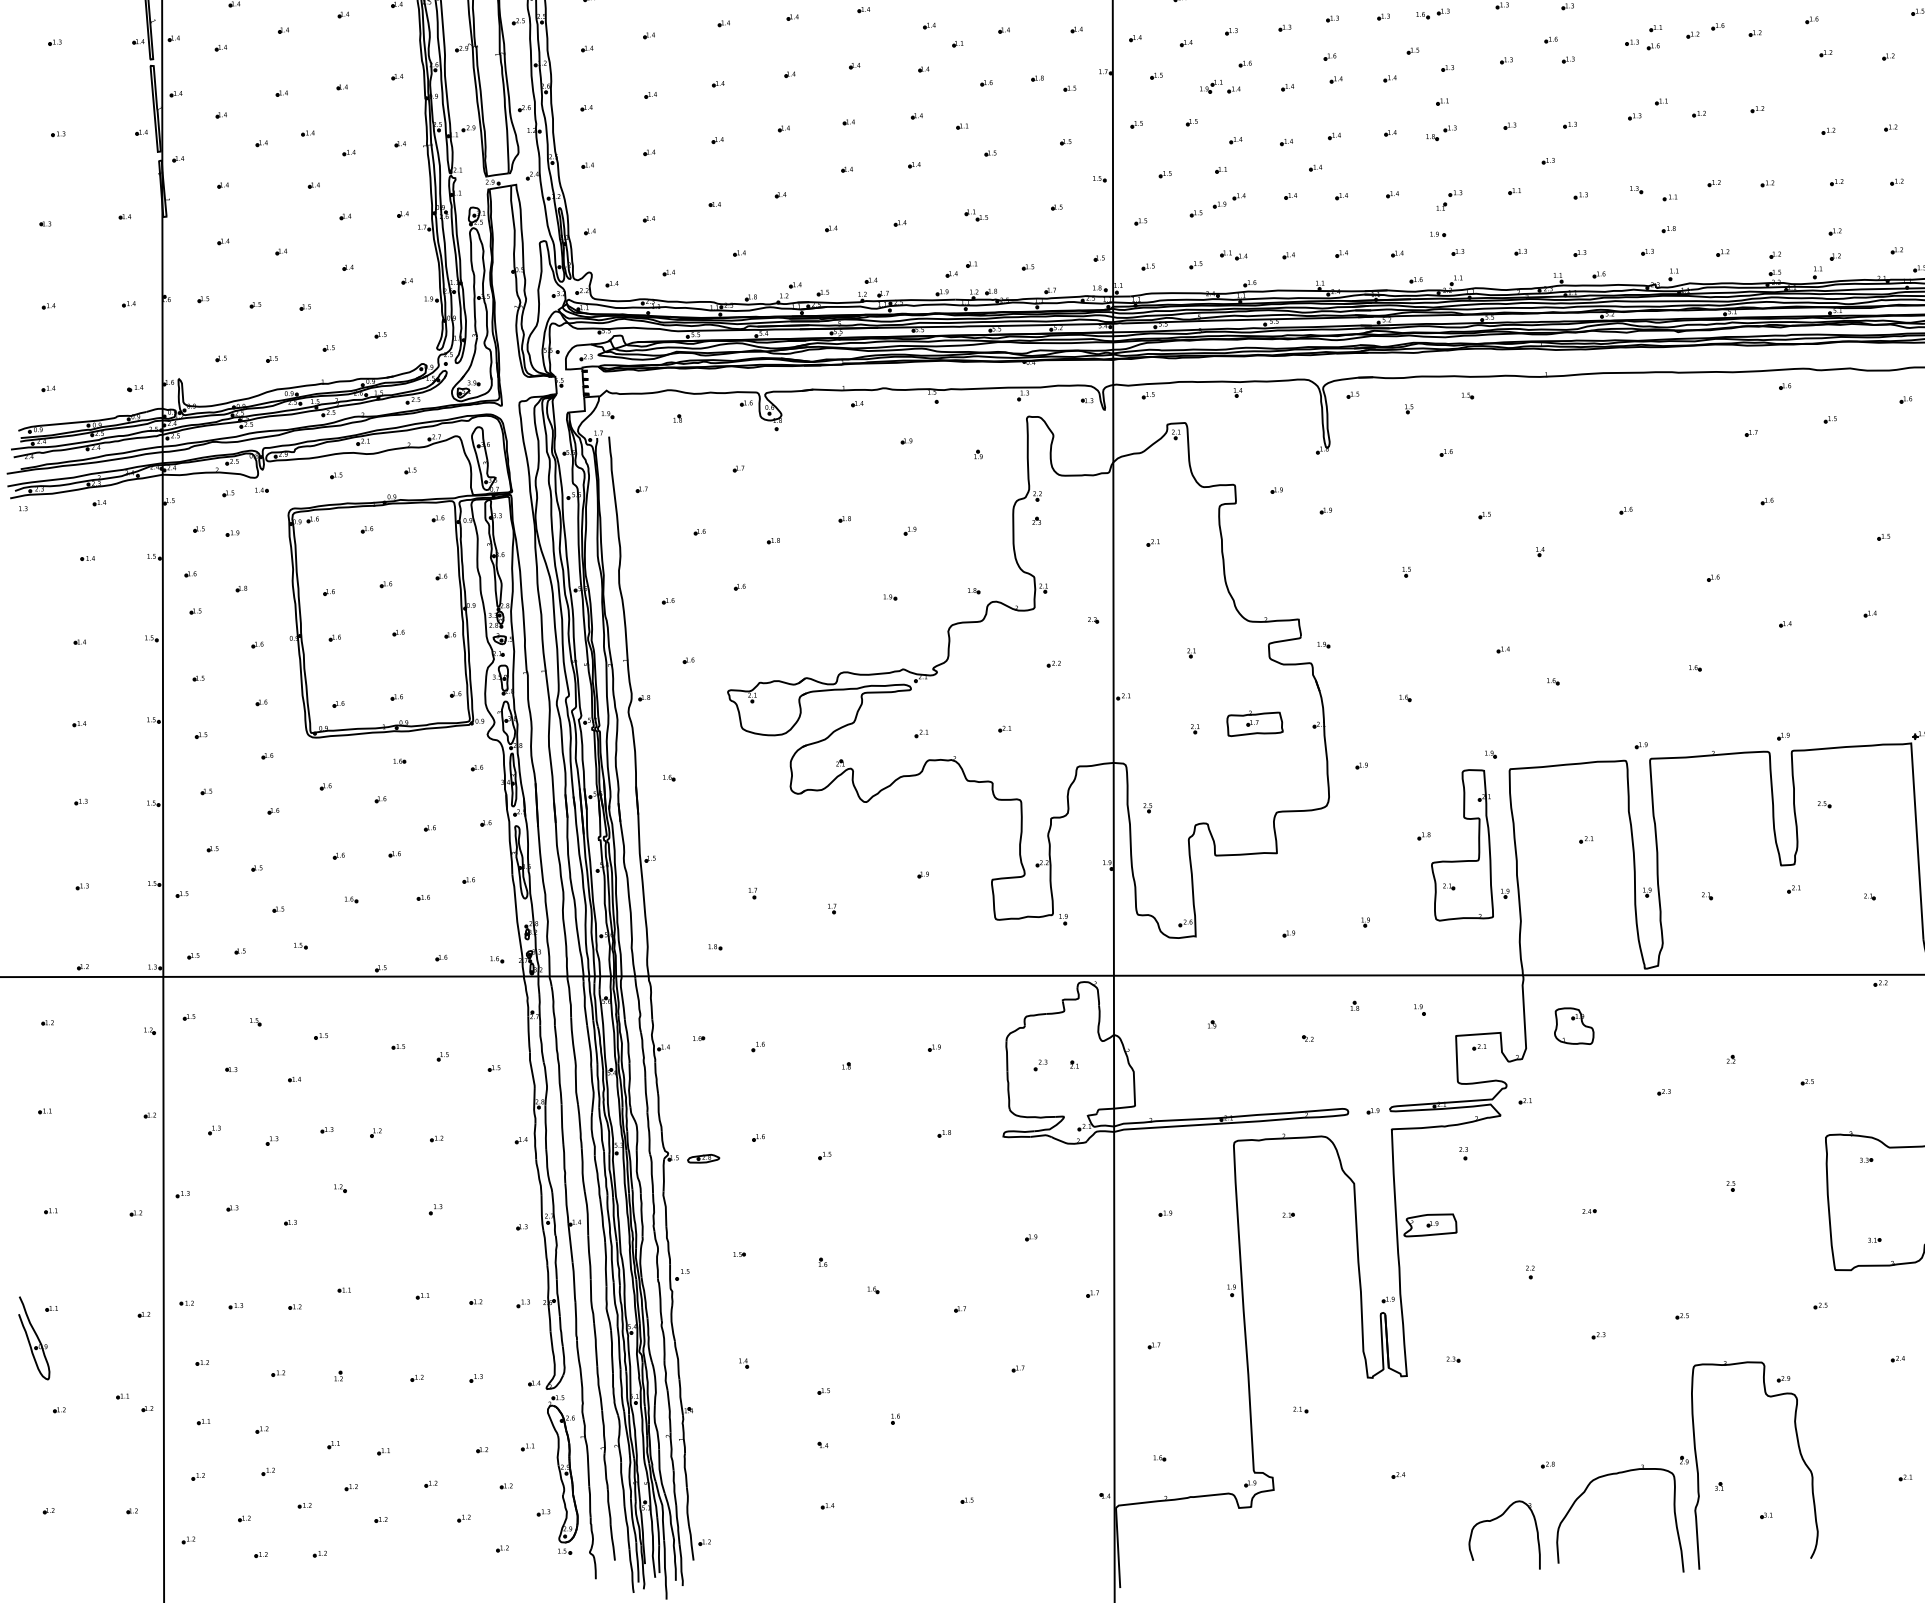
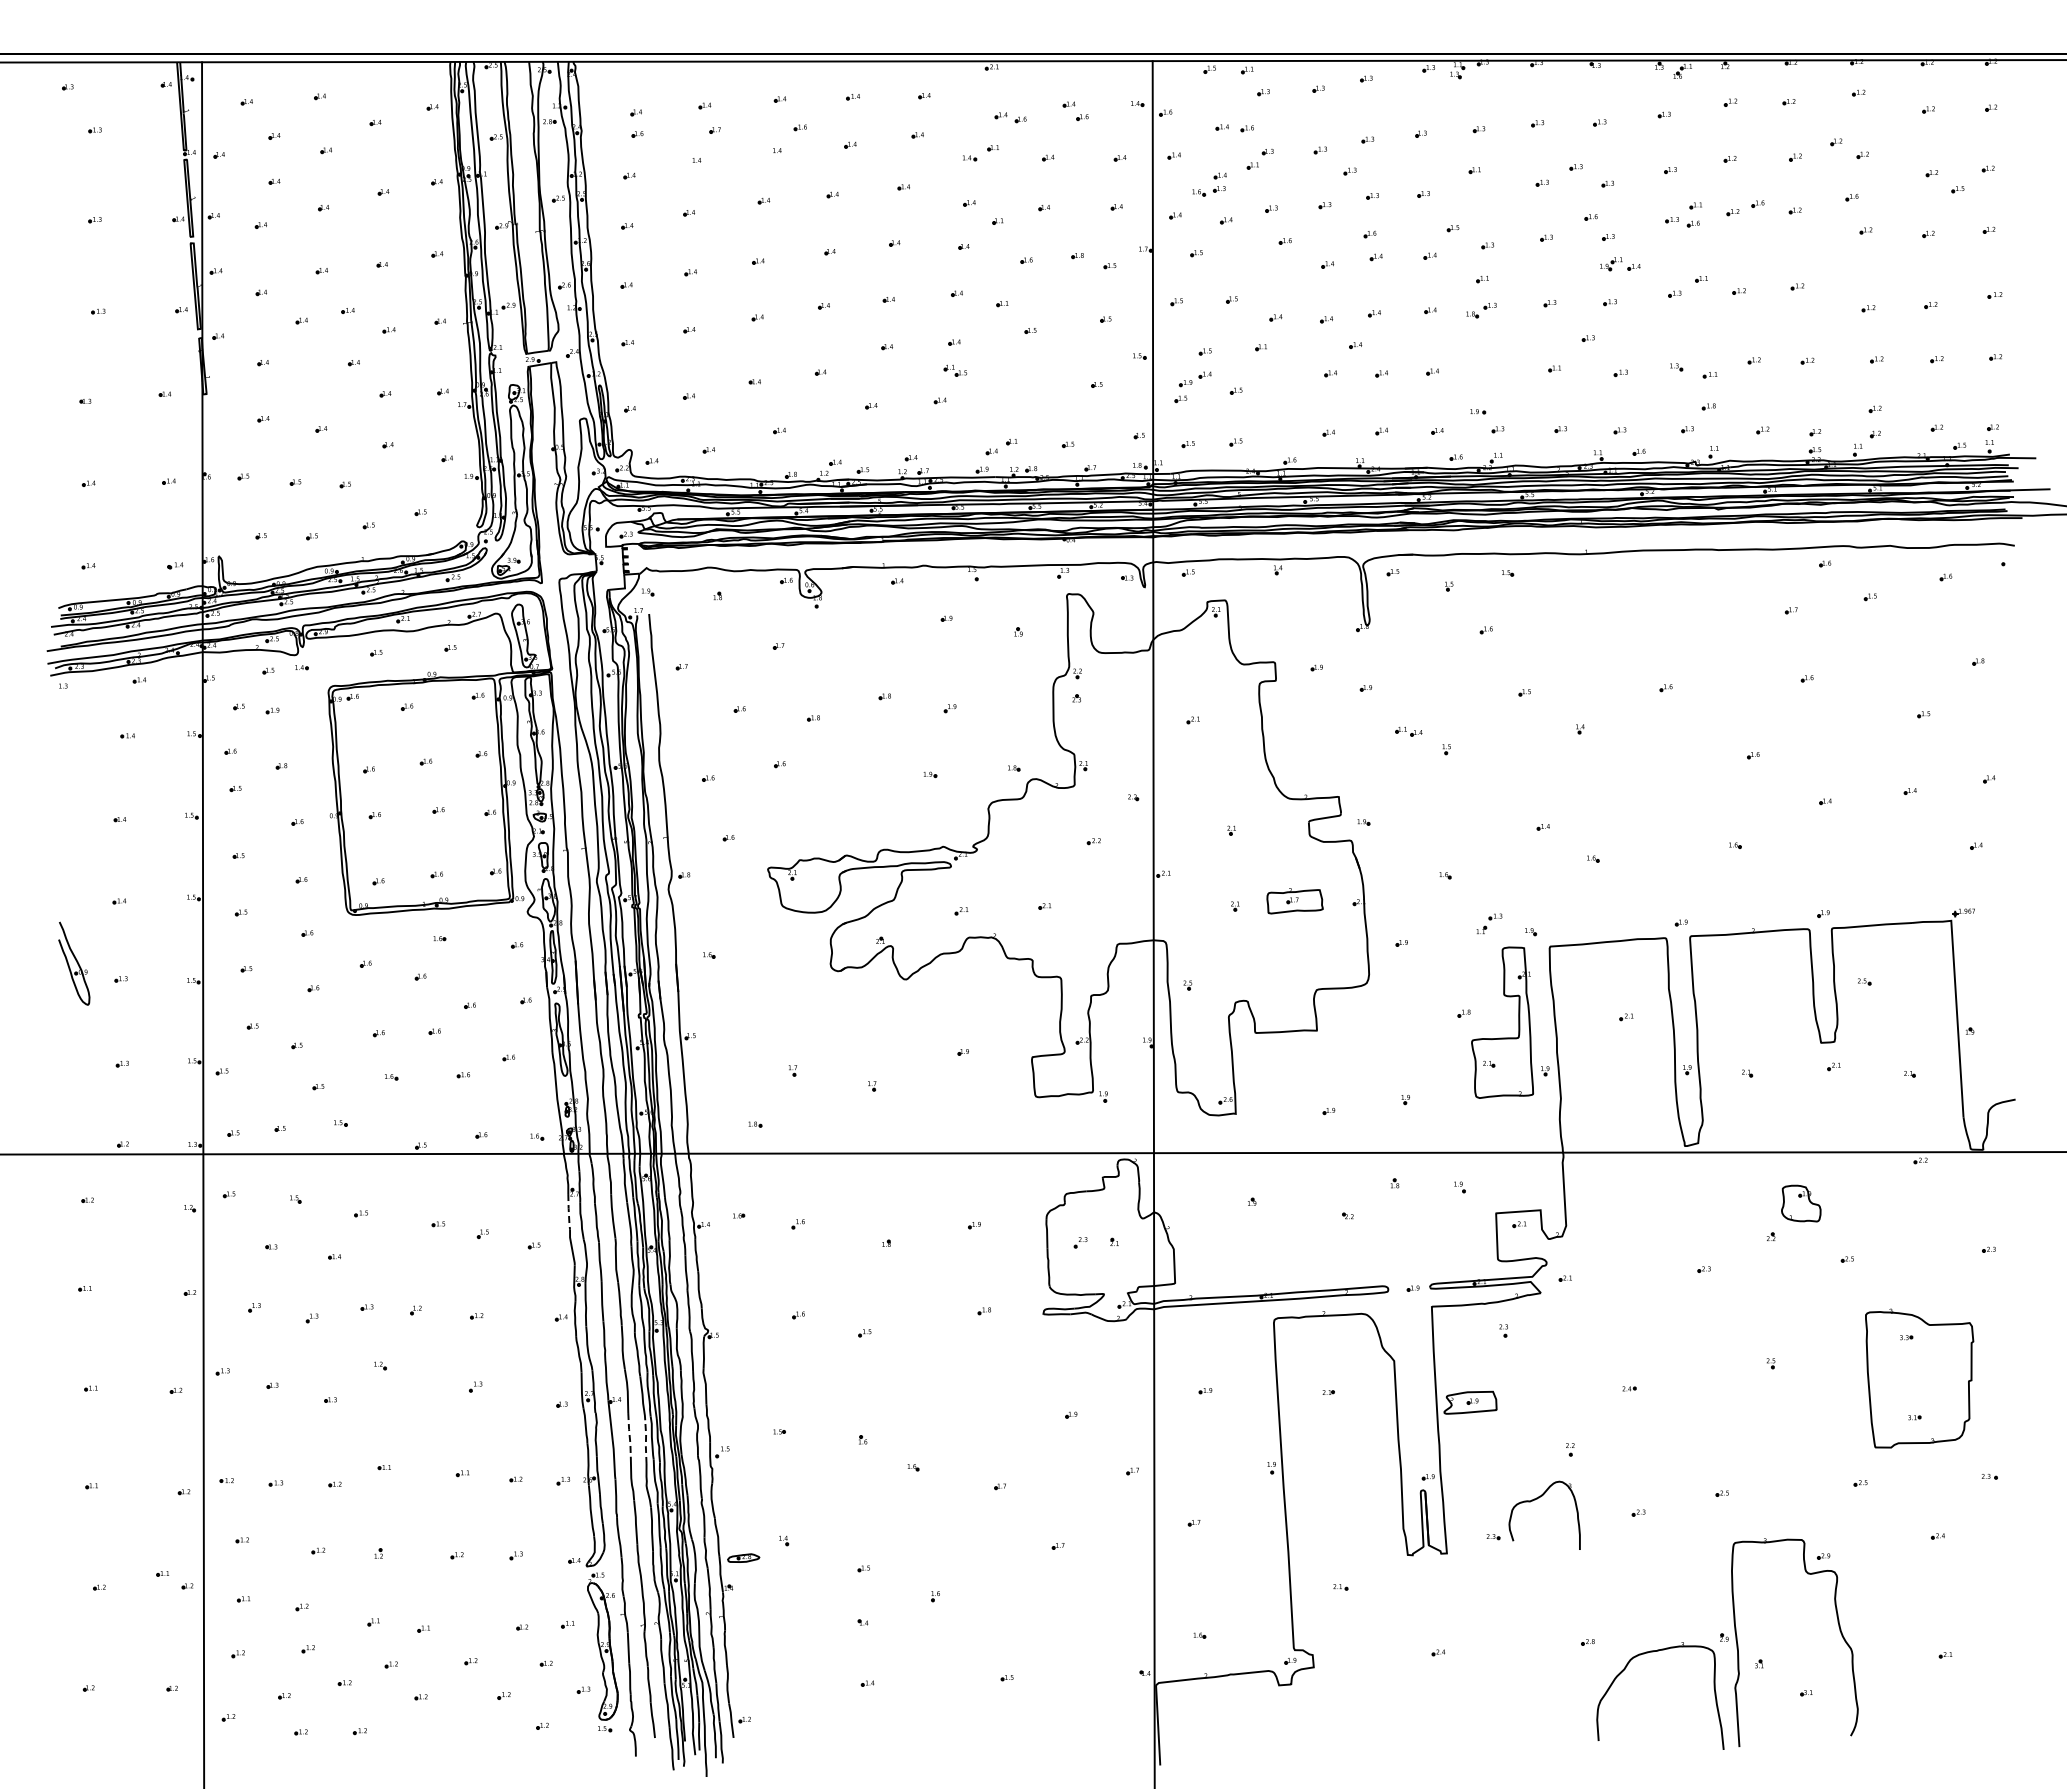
part: (1432, 14) -> (1208, 191), moved
part: (1220, 87) -> (1620, 264), moved
part: (1449, 200) -> (1489, 923), moved
part: (1228, 201) -> (1194, 379), moved
part: (976, 215) -> (955, 370), moved
part: (1233, 255) -> (1408, 731), moved
part: (1574, 1026) -> (1801, 1203), moved
line: (528, 1035) -> (568, 1212), solid -> dashed
part: (703, 1158) -> (743, 1557), moved
line: (589, 1258) -> (629, 1435), solid -> dashed
line: (605, 1264) -> (645, 1441), solid -> dashed
part: (34, 1338) -> (74, 963), moved
part: (1497, 1519) -> (1537, 1499), moved

